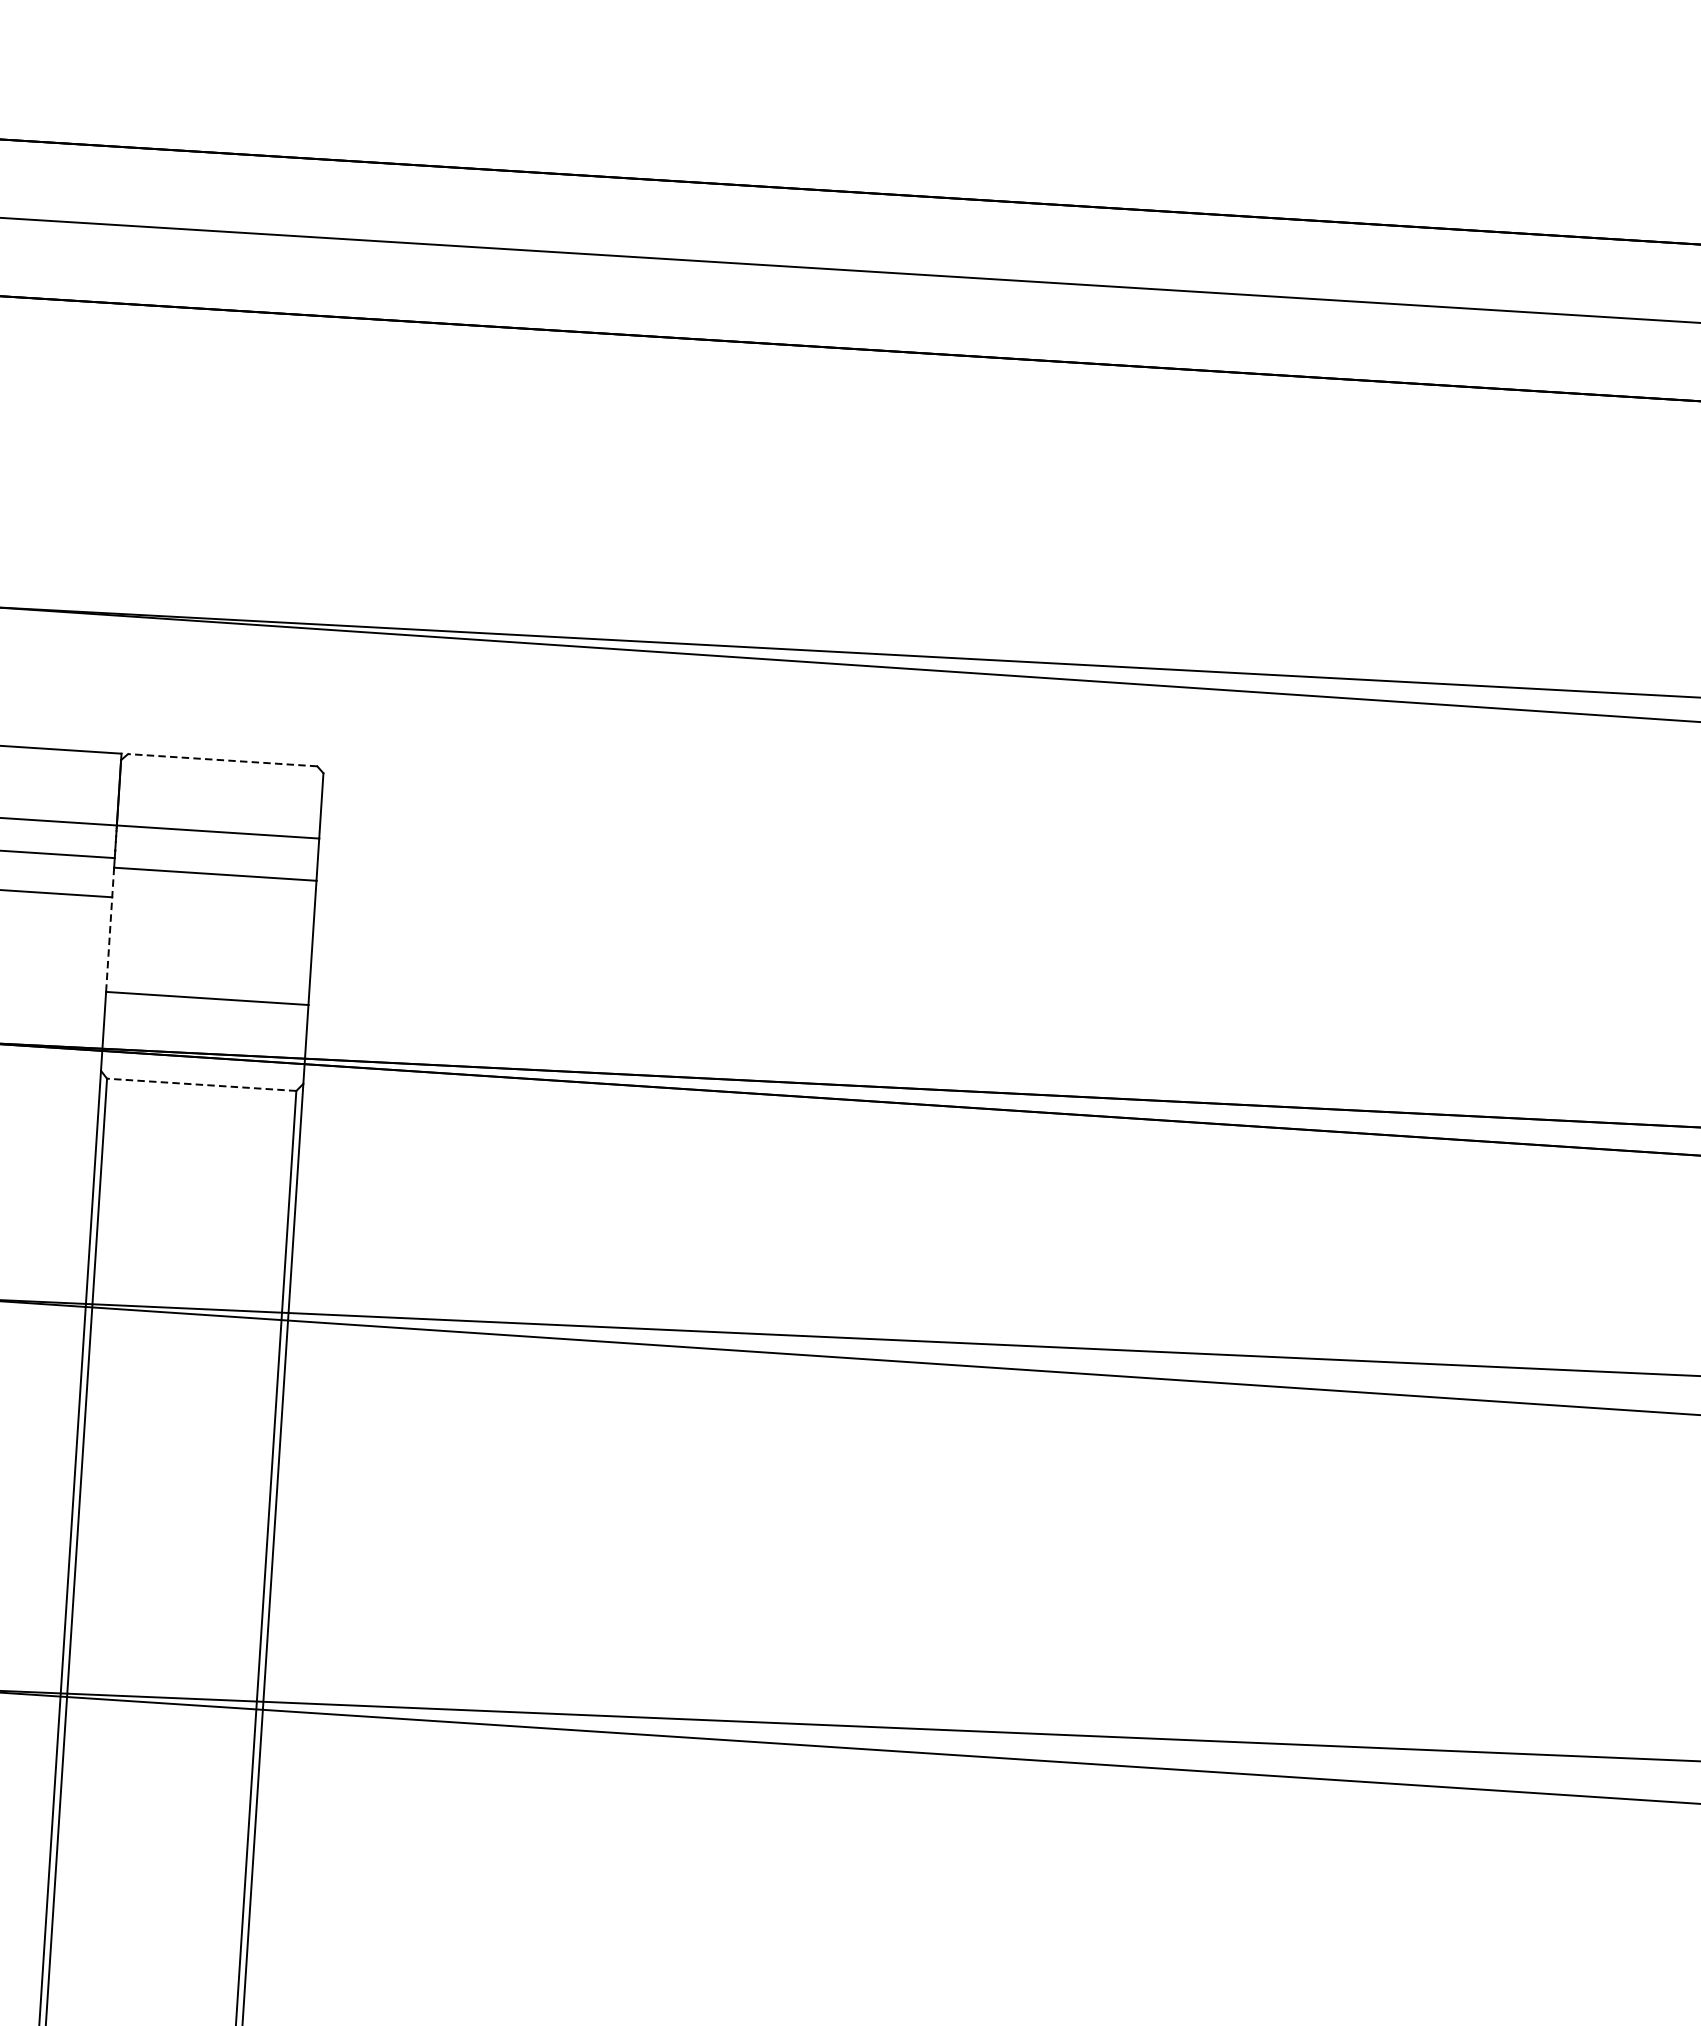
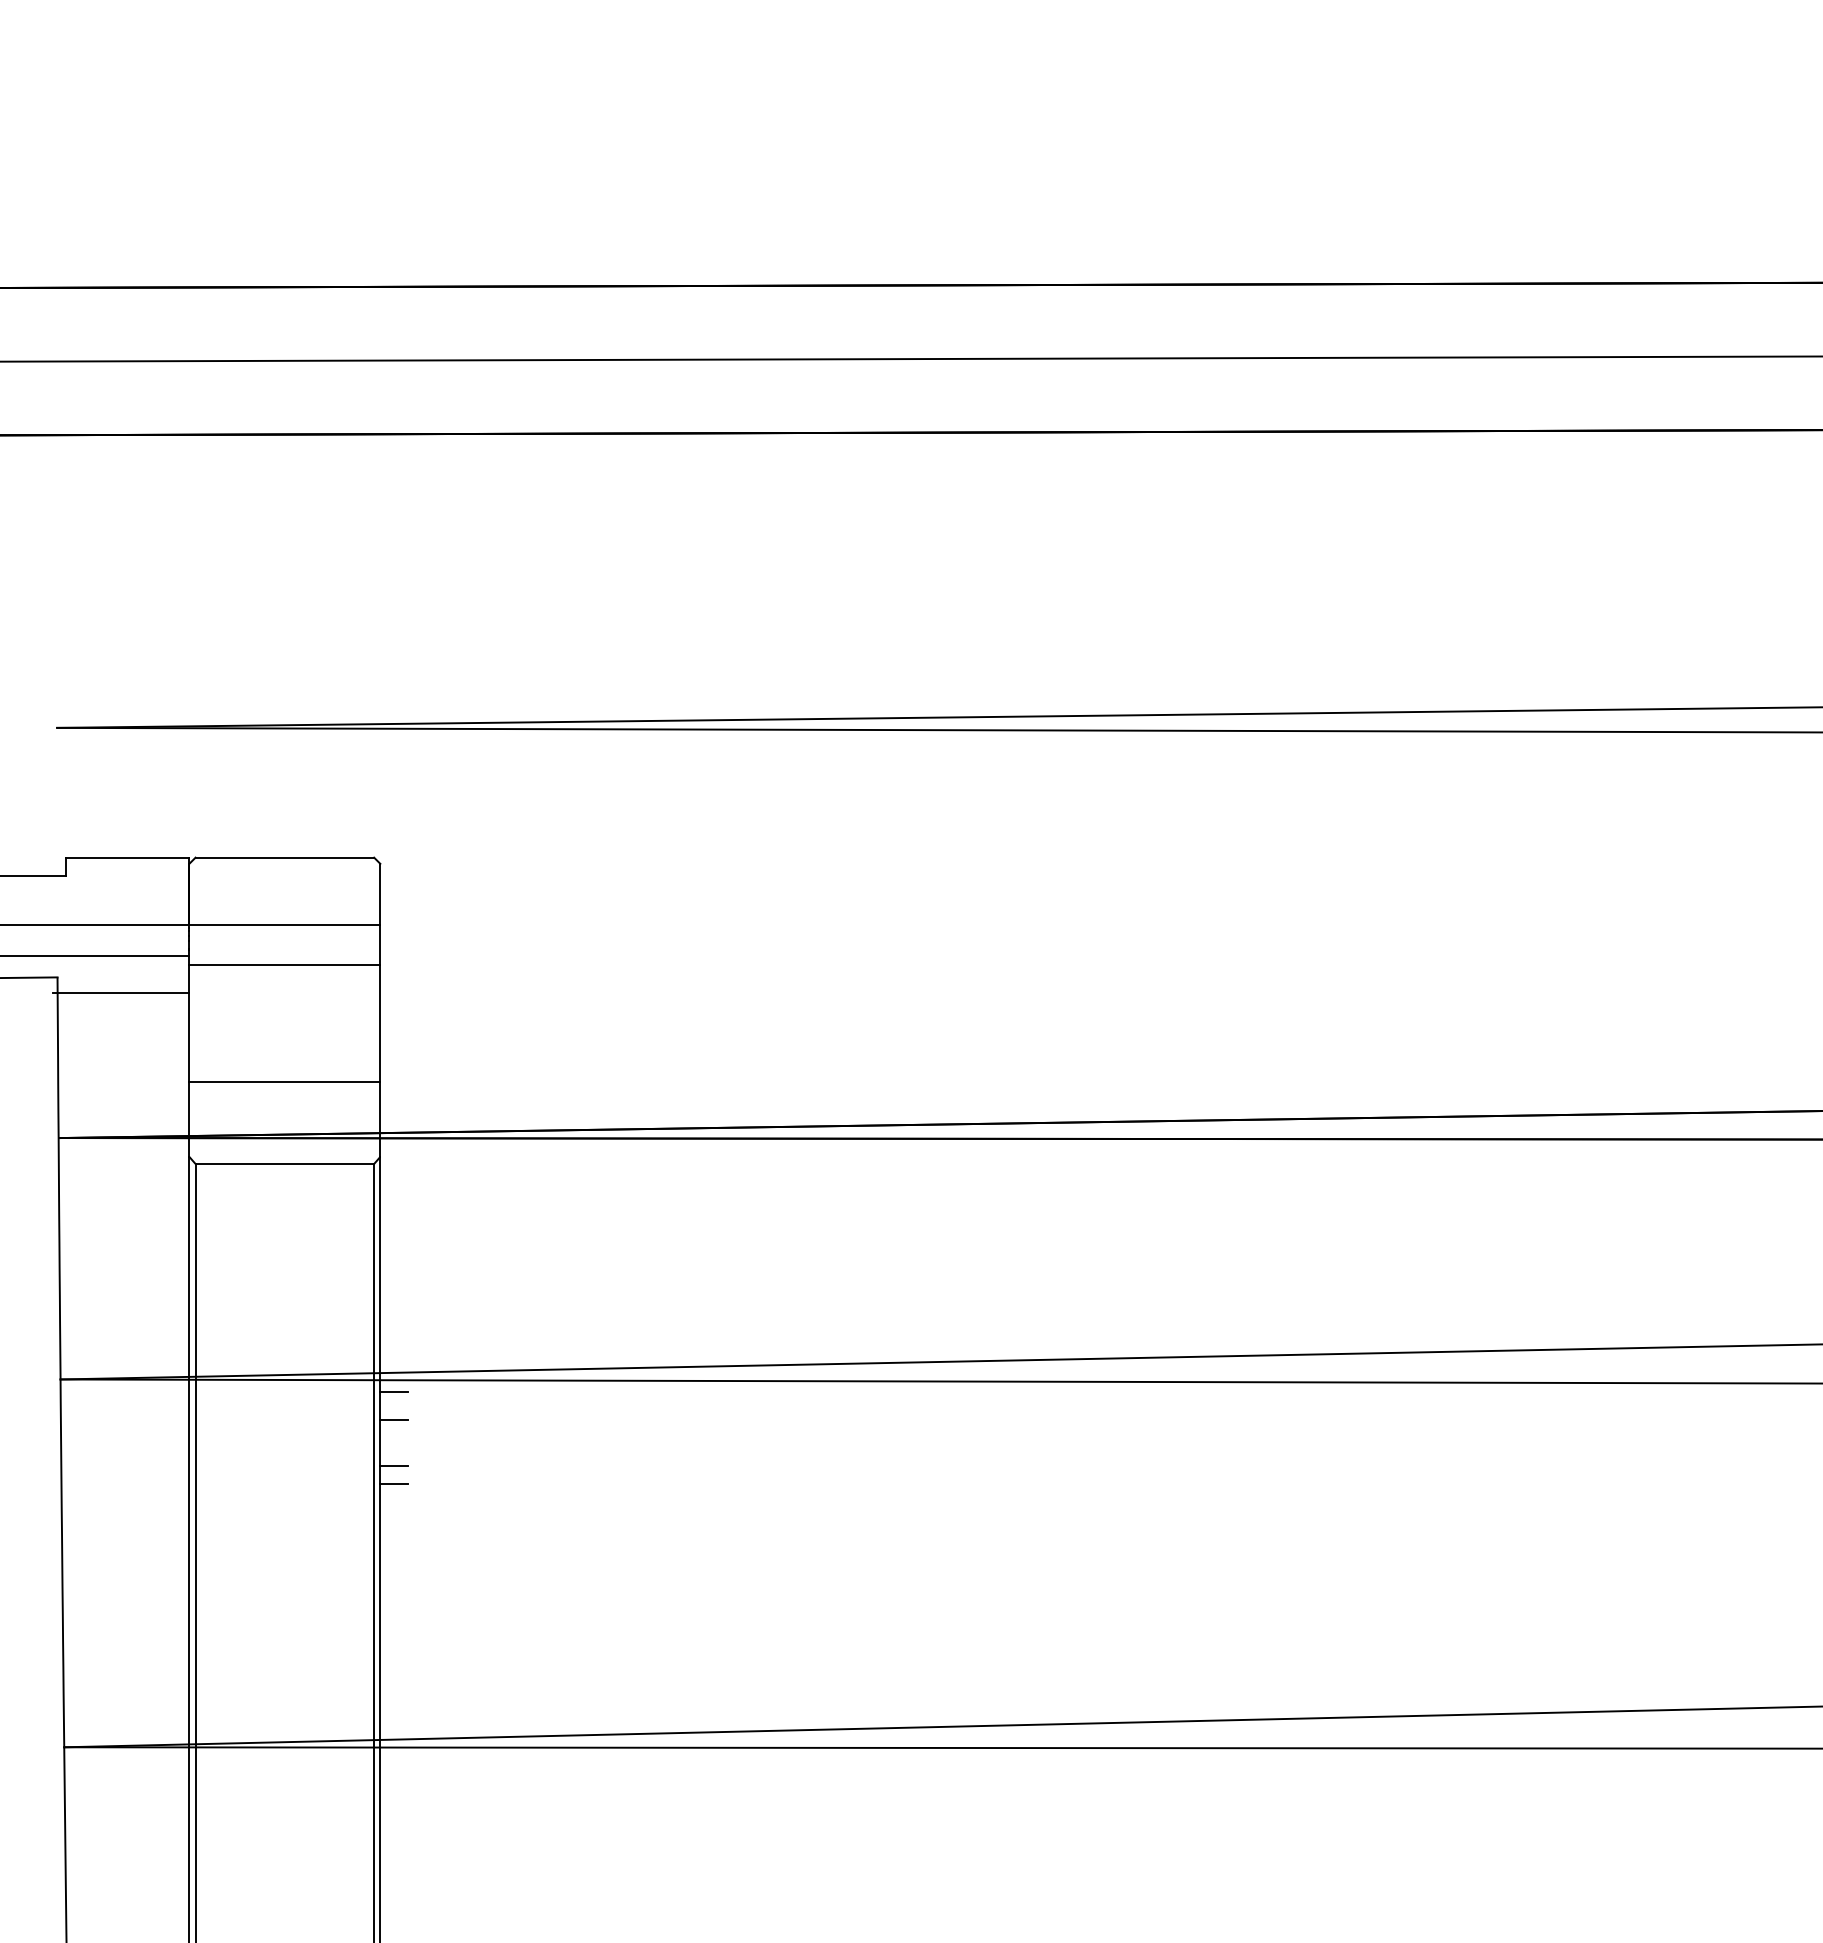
line: (222, 760) -> (284, 857), dashed -> solid
line: (110, 929) -> (189, 1023), dashed -> solid
line: (201, 1084) -> (284, 1163), dashed -> solid
line: (301, 1334) -> (393, 1392), added
line: (299, 1363) -> (393, 1419), added
line: (296, 1411) -> (393, 1465), added
line: (294, 1431) -> (393, 1484), added

